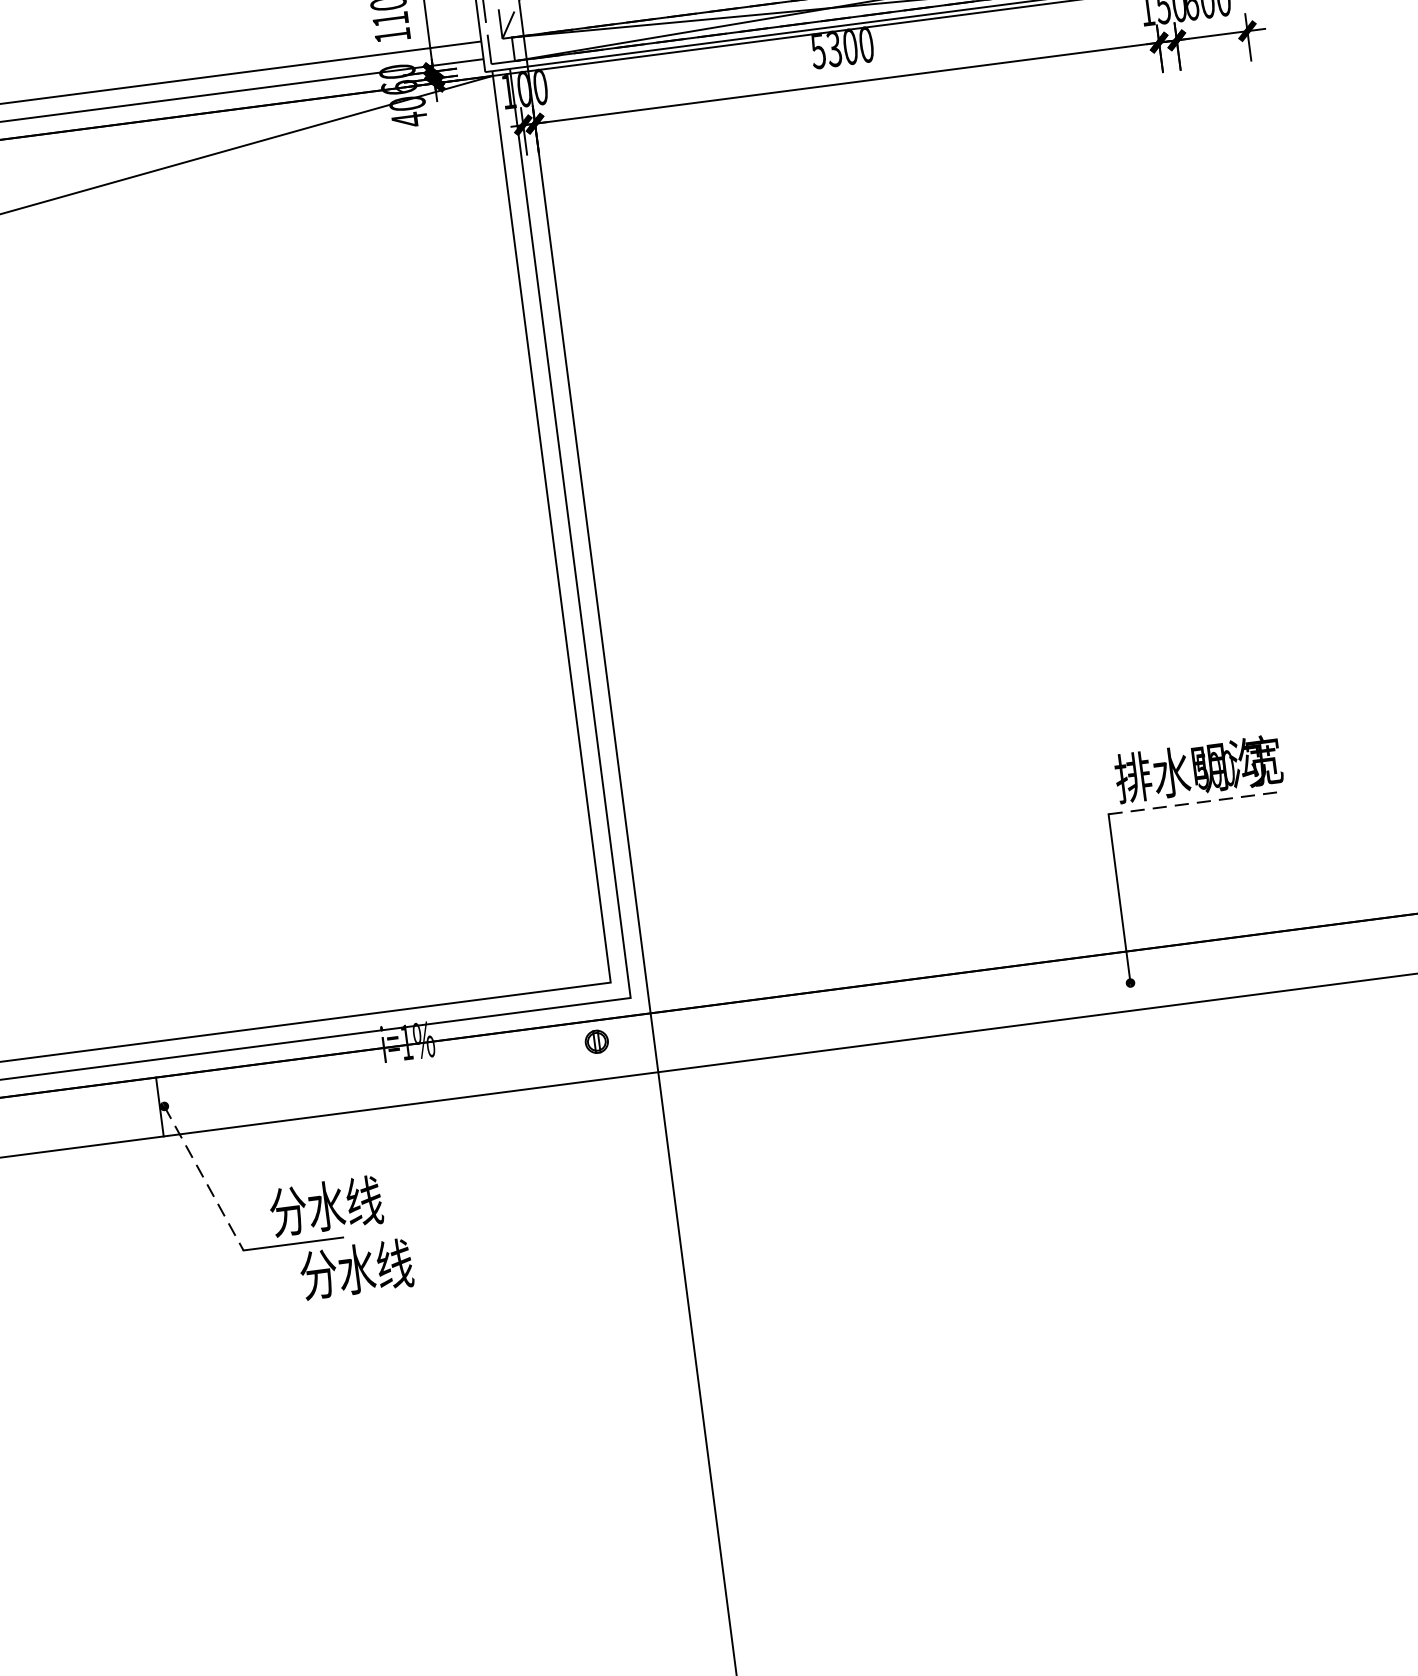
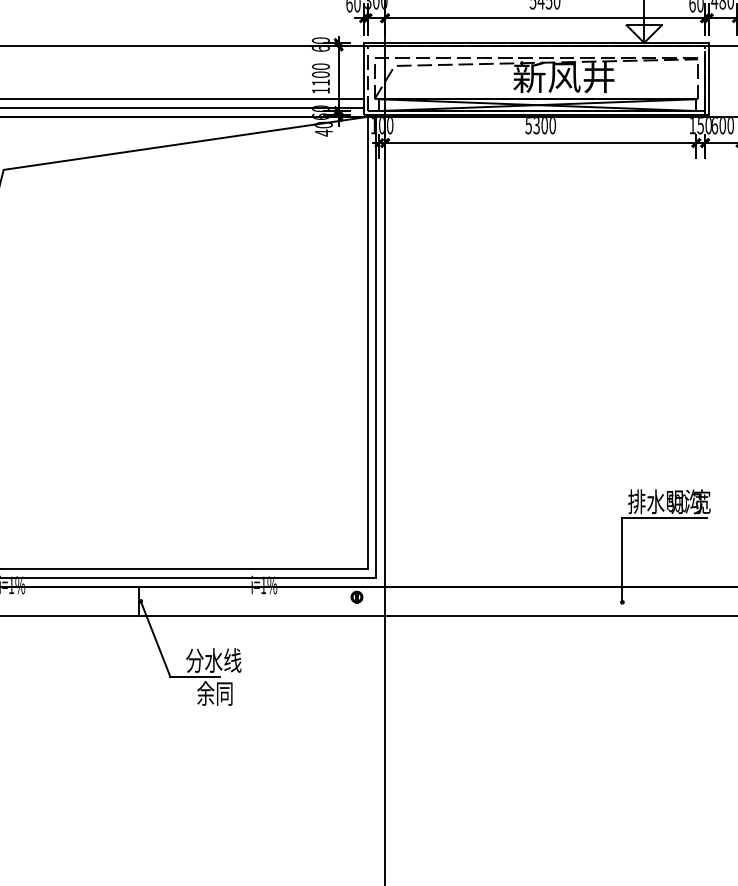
line: (1195, 803) -> (665, 518), dashed -> solid
line: (203, 1179) -> (155, 639), dashed -> solid
text: (356, 1269) -> (224, 693), 分水线 -> 余同

